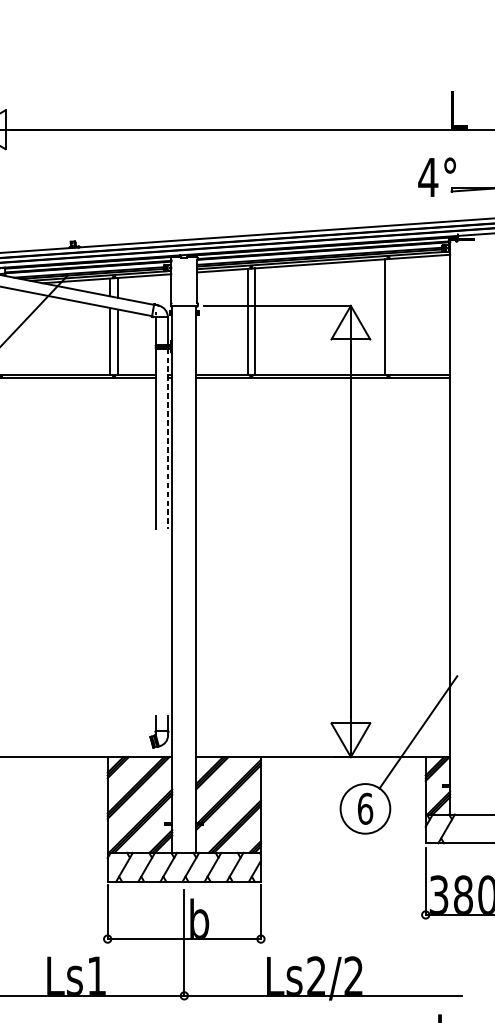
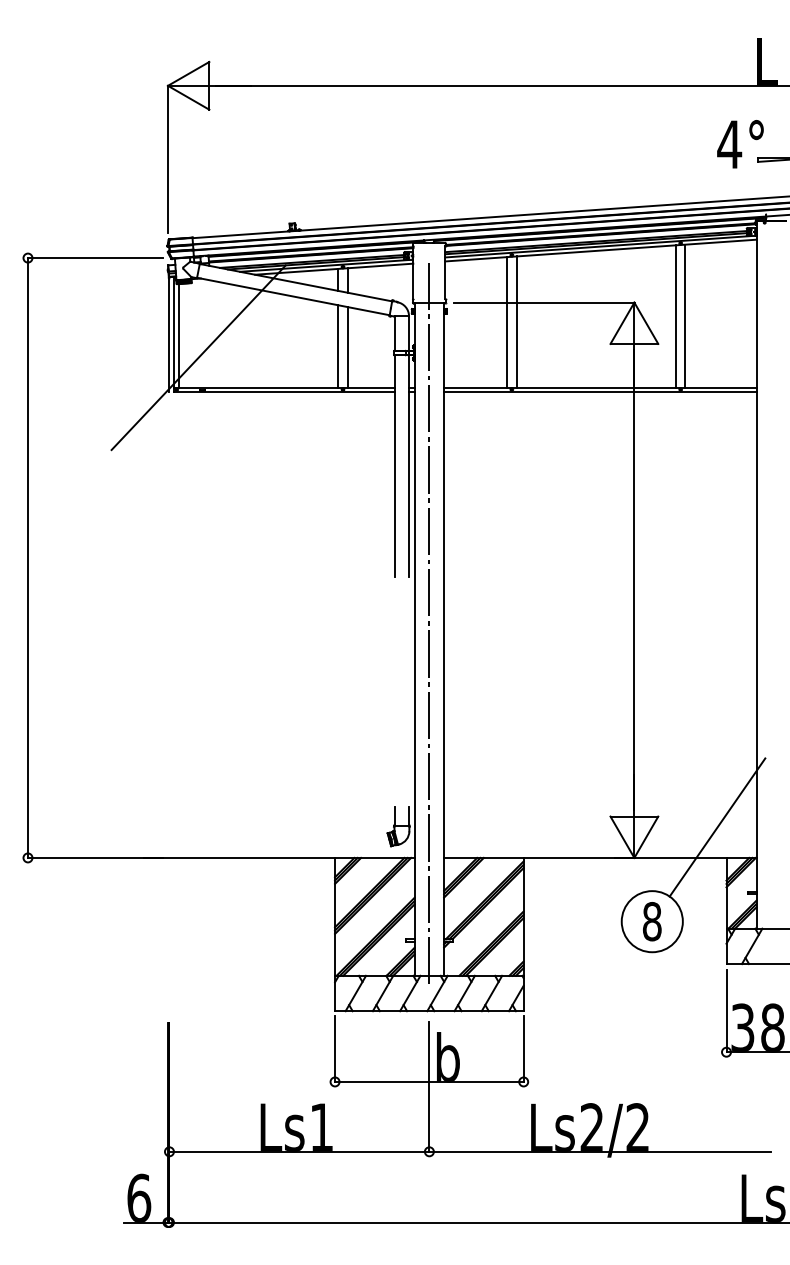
line: (392, 316) -> (685, 315), added
line: (167, 438) -> (408, 465), dashed -> solid
line: (184, 567) -> (429, 624), added
text: (365, 808) -> (652, 921), 6 -> 8

